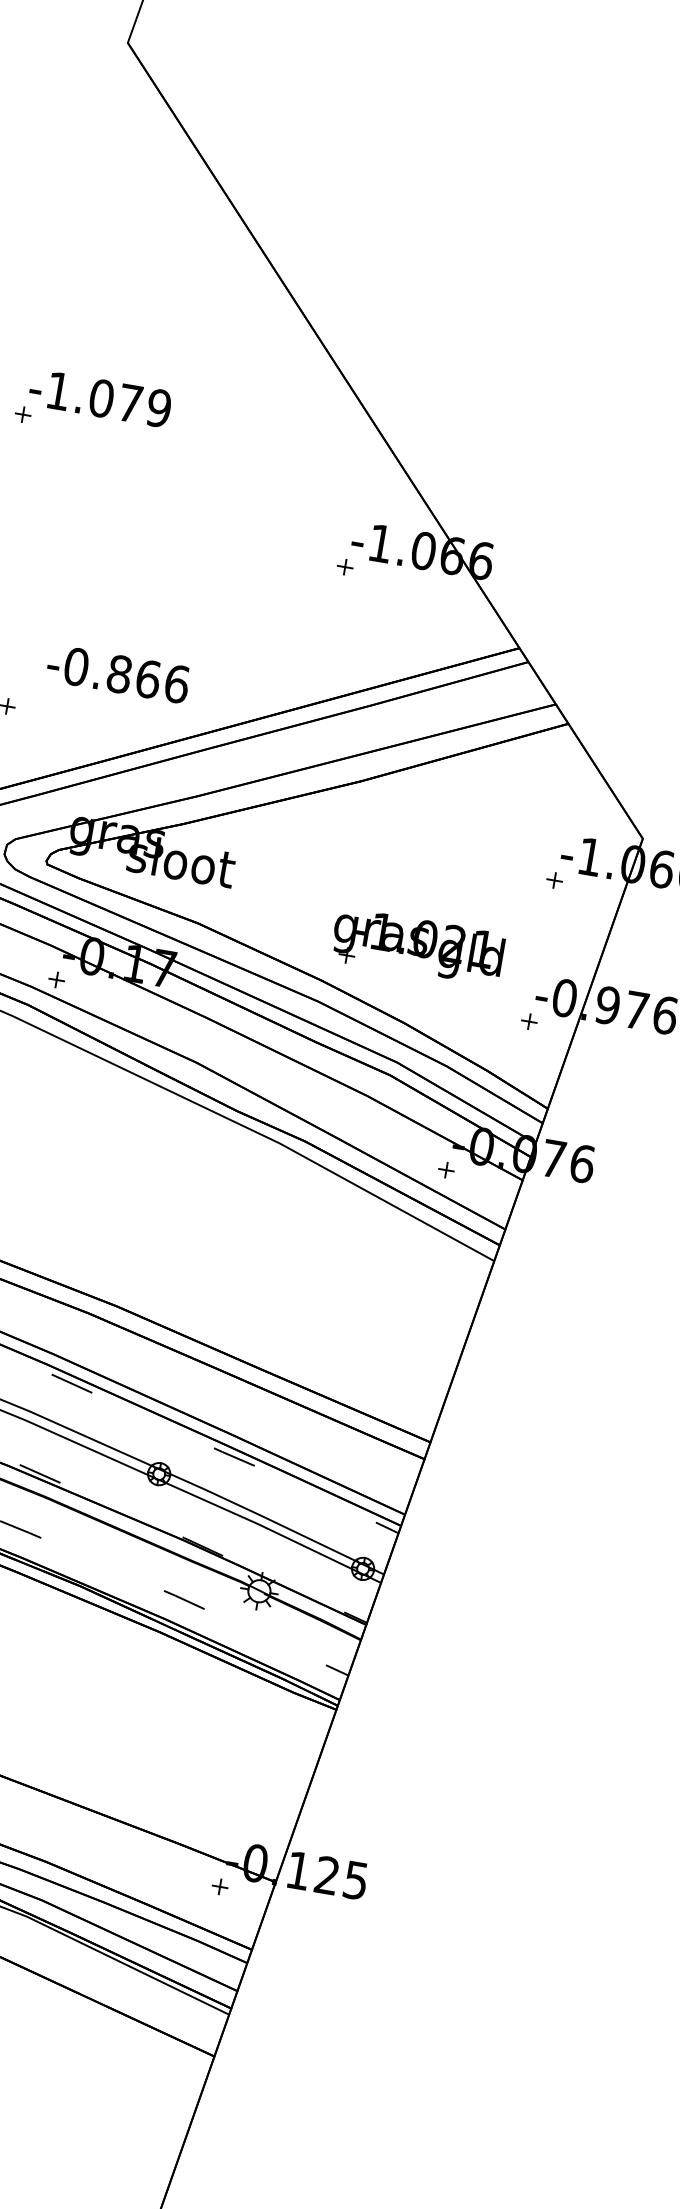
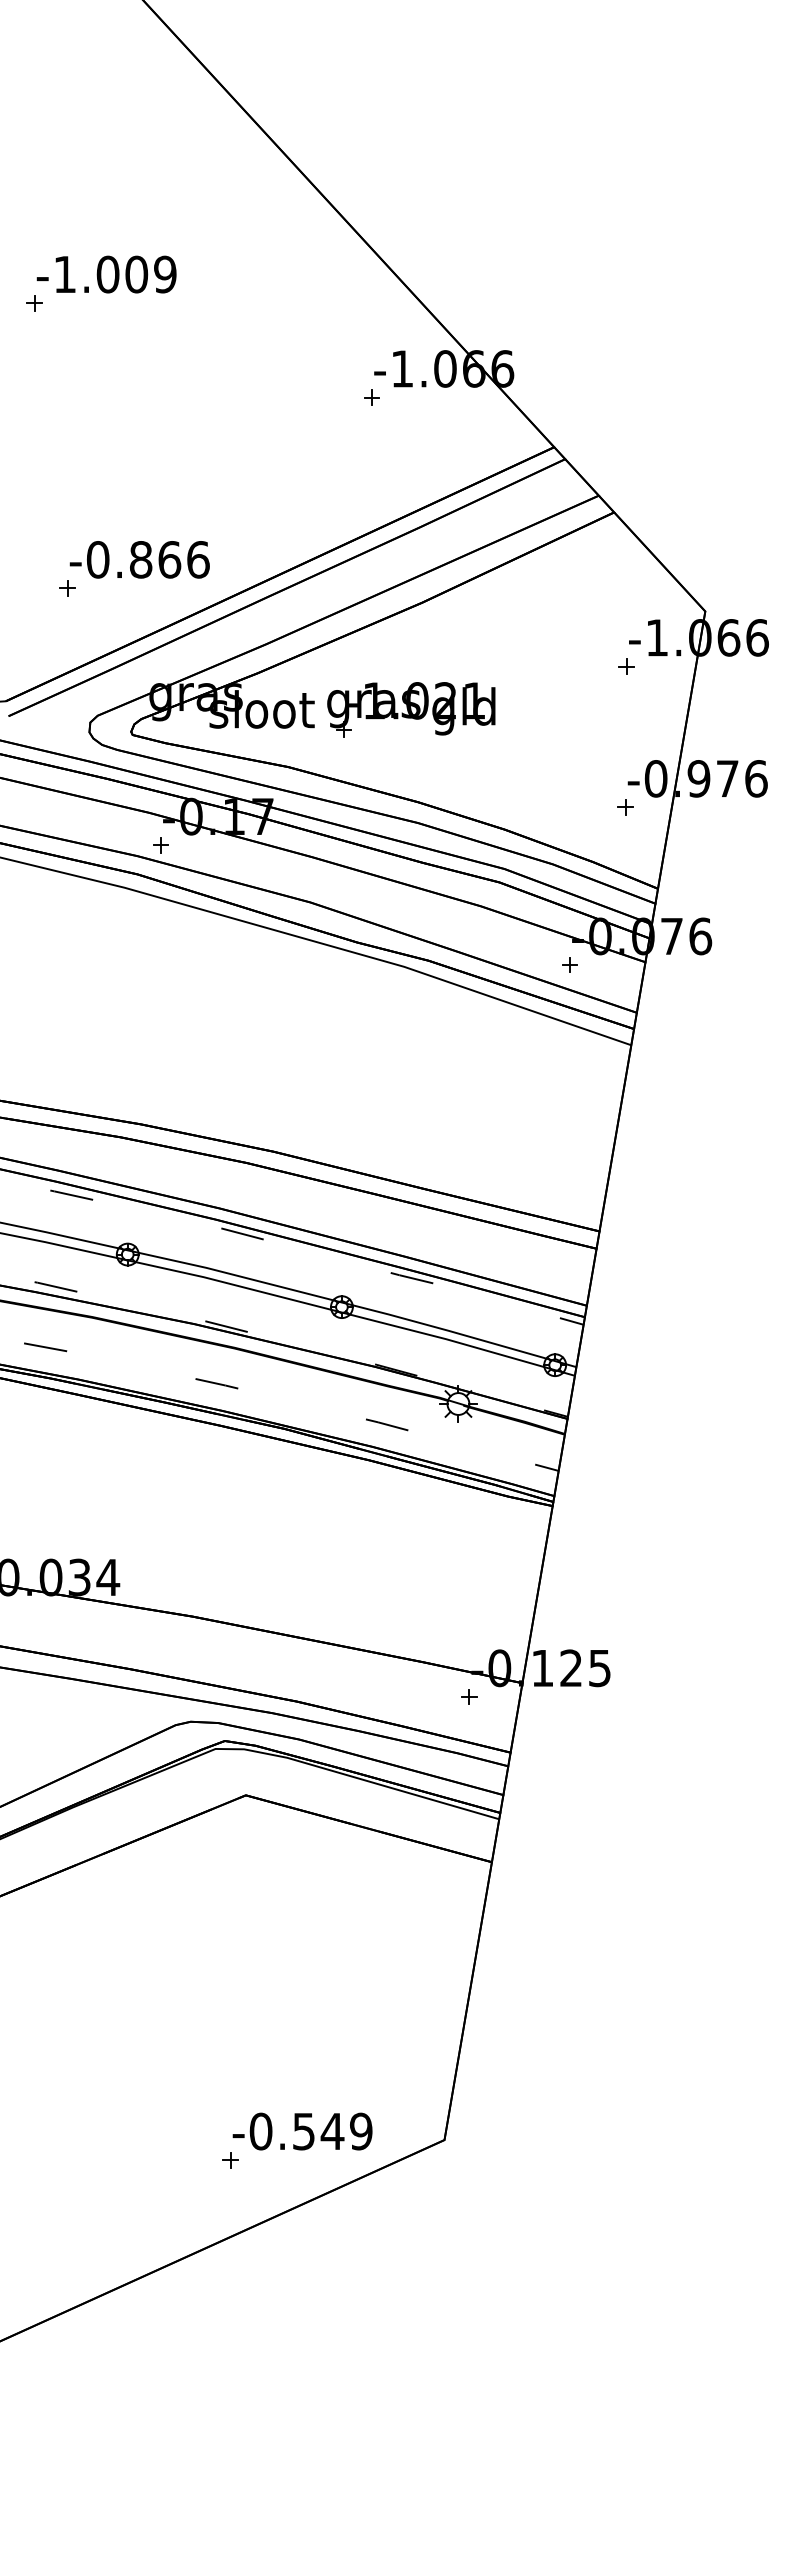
text: (130, 403) -> (136, 274), -1.079 -> -1.009
text: (118, 673) -> (139, 559), moved
part: (418, 946) -> (411, 709), moved

